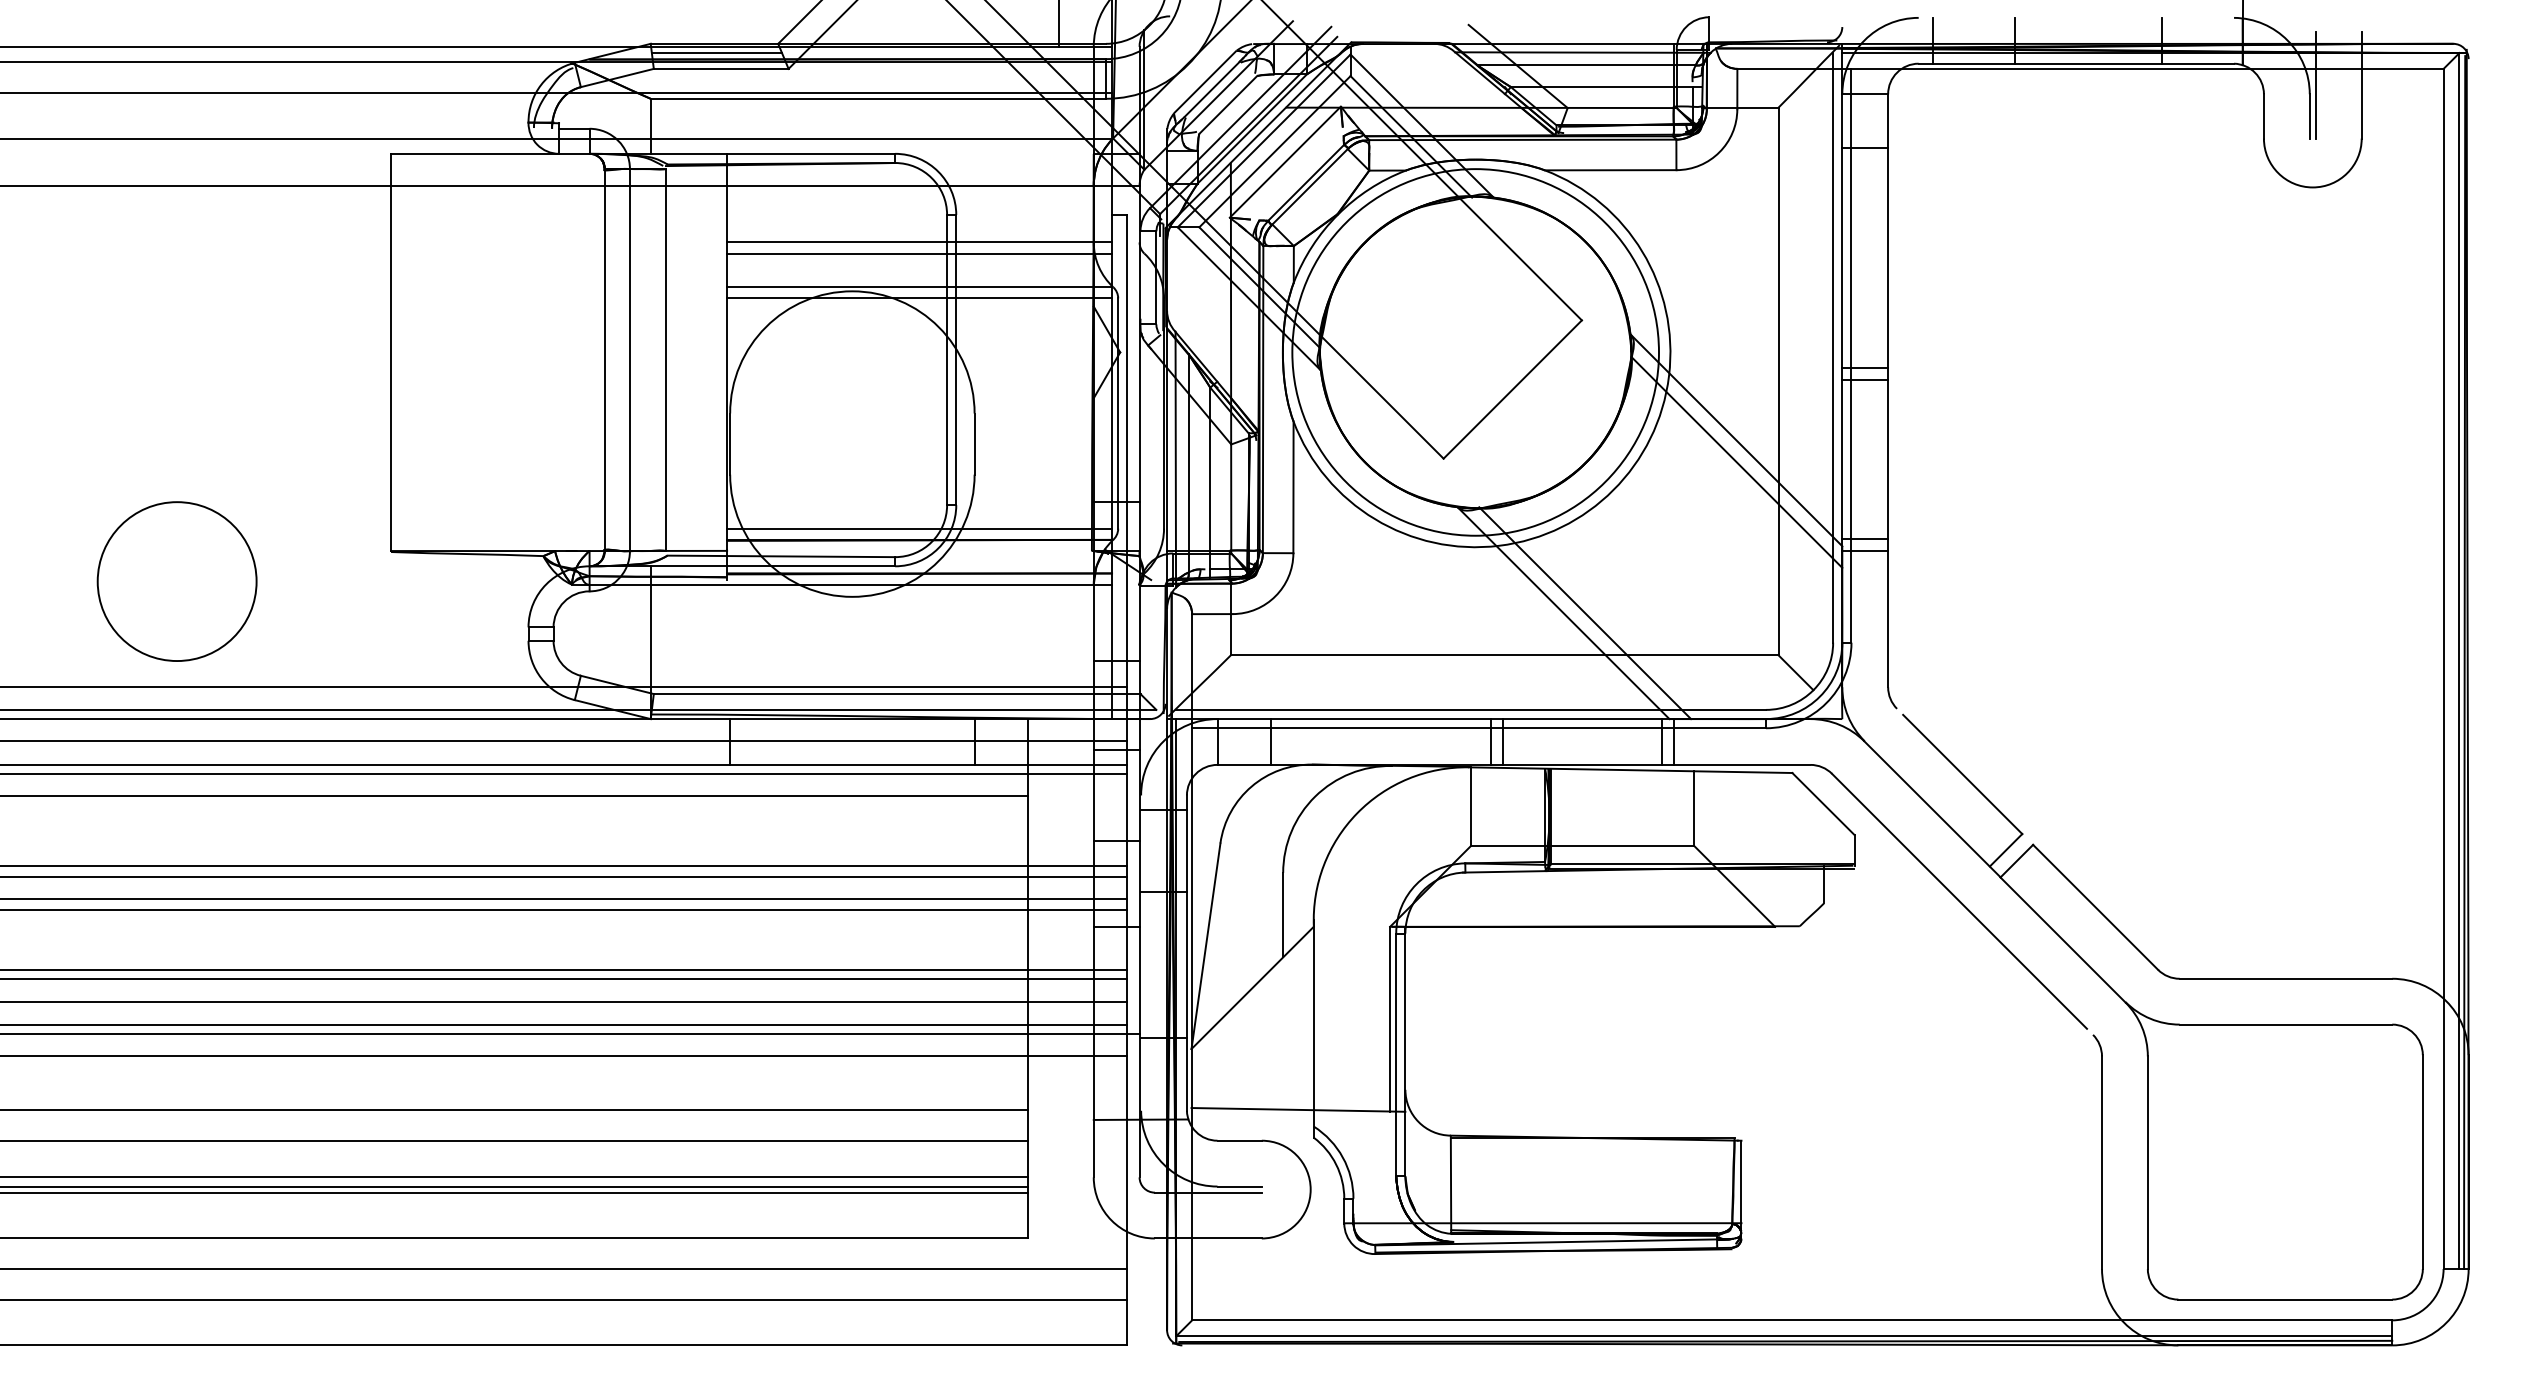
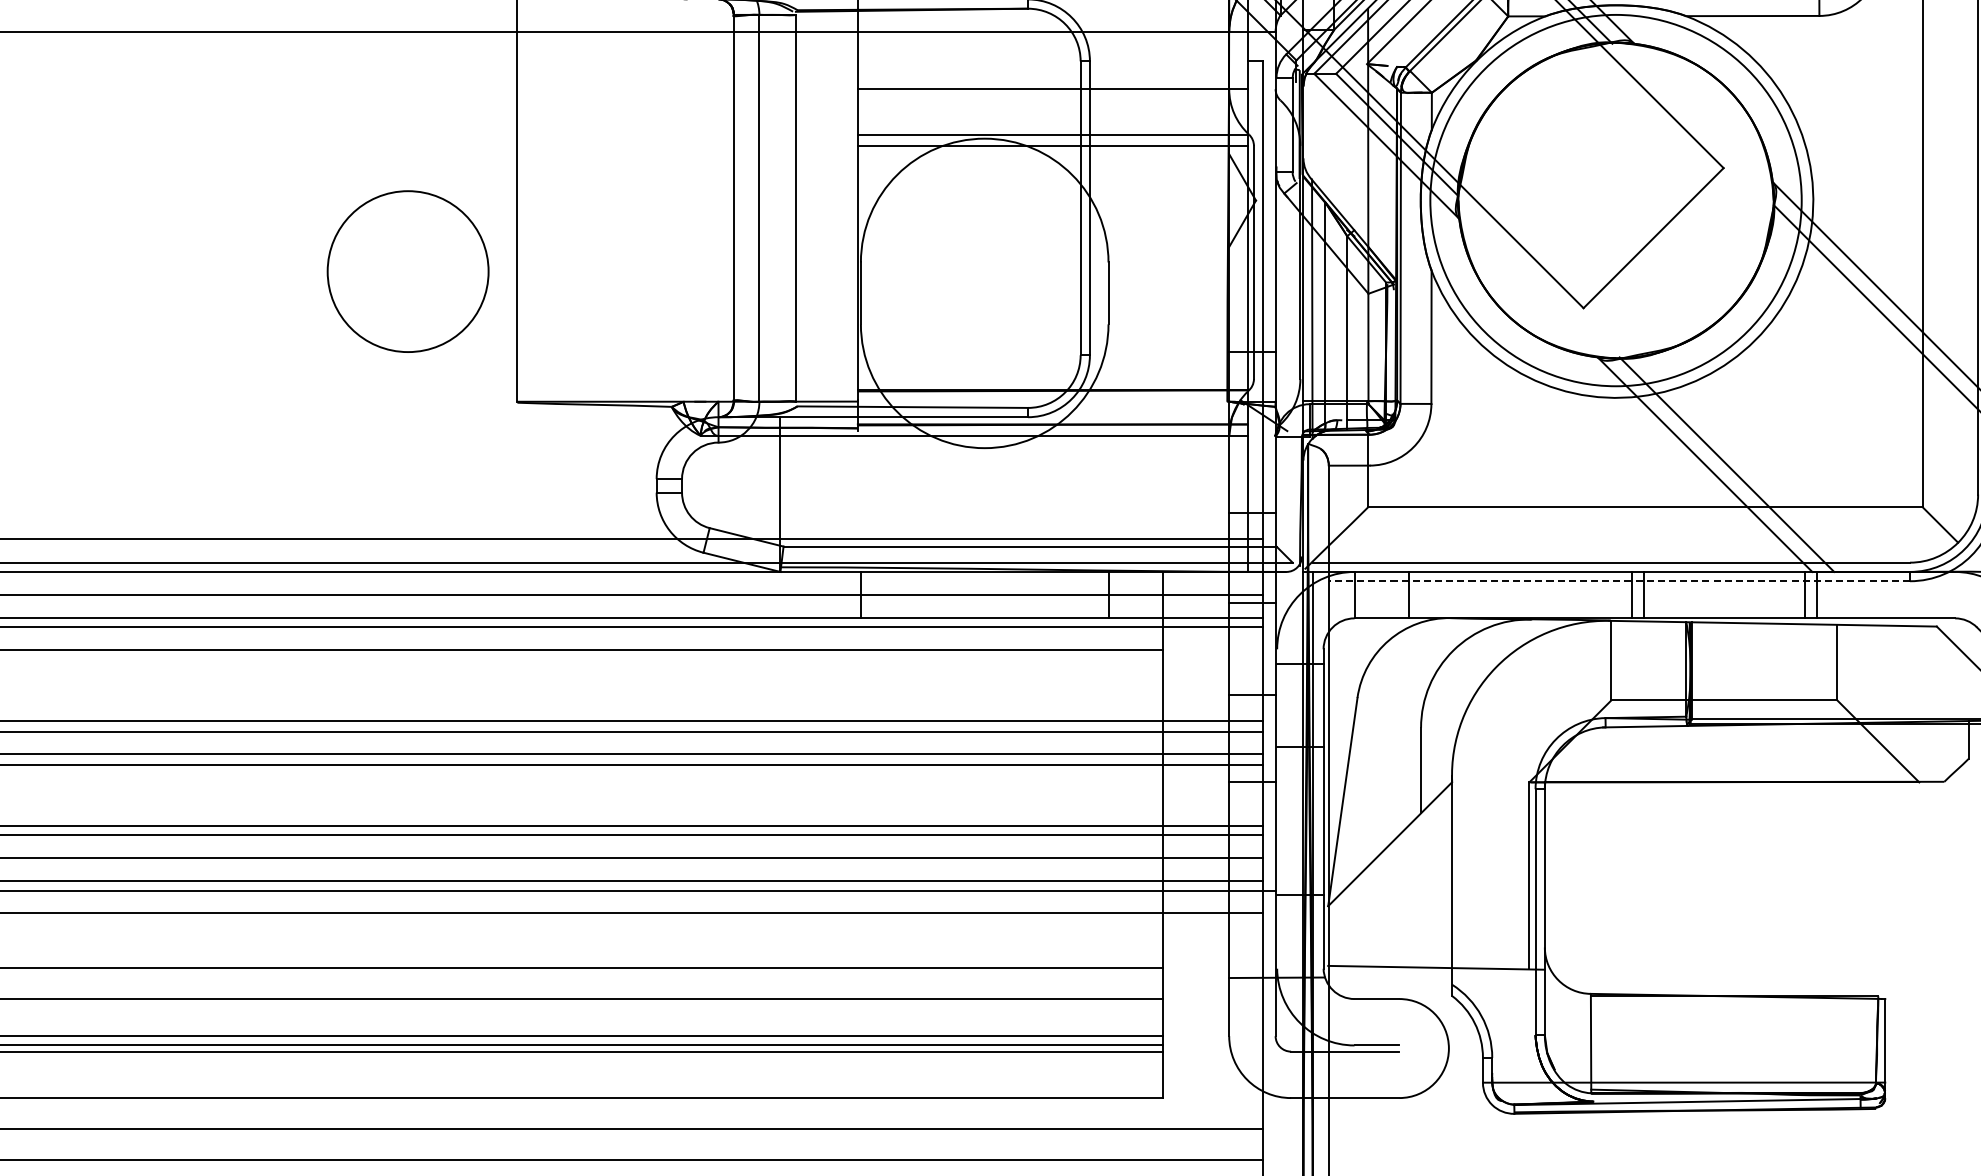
line: (919, 253) -> (1052, 100), removed
line: (919, 528) -> (1052, 378), removed
circle: (176, 581) -> (407, 271), moved
line: (1479, 728) -> (1619, 581), solid -> dashed

